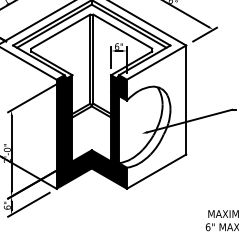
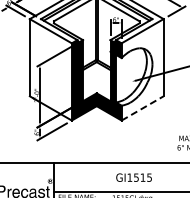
line: (157, 171) -> (143, 108), solid -> dashed

